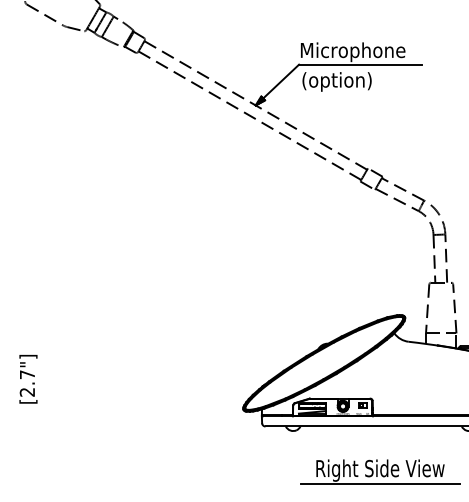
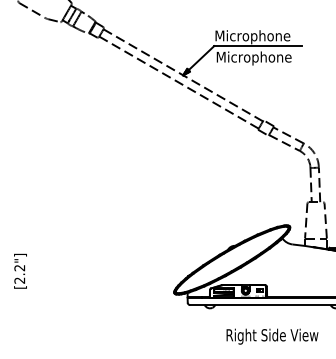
text: (353, 81) -> (253, 58), (option) -> Microphone
text: (27, 375) -> (19, 268), [2.7"] -> [2.2"]
line: (380, 484) -> (272, 346), removed

